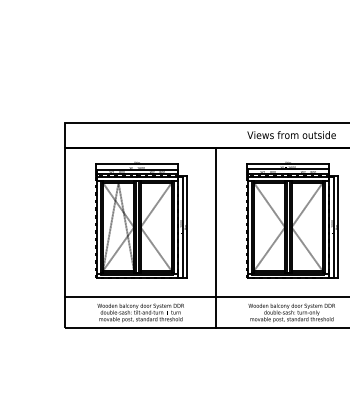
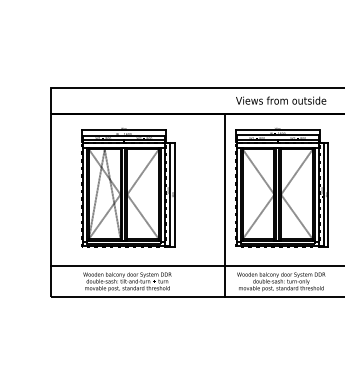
line: (216, 237) -> (224, 204), moved

